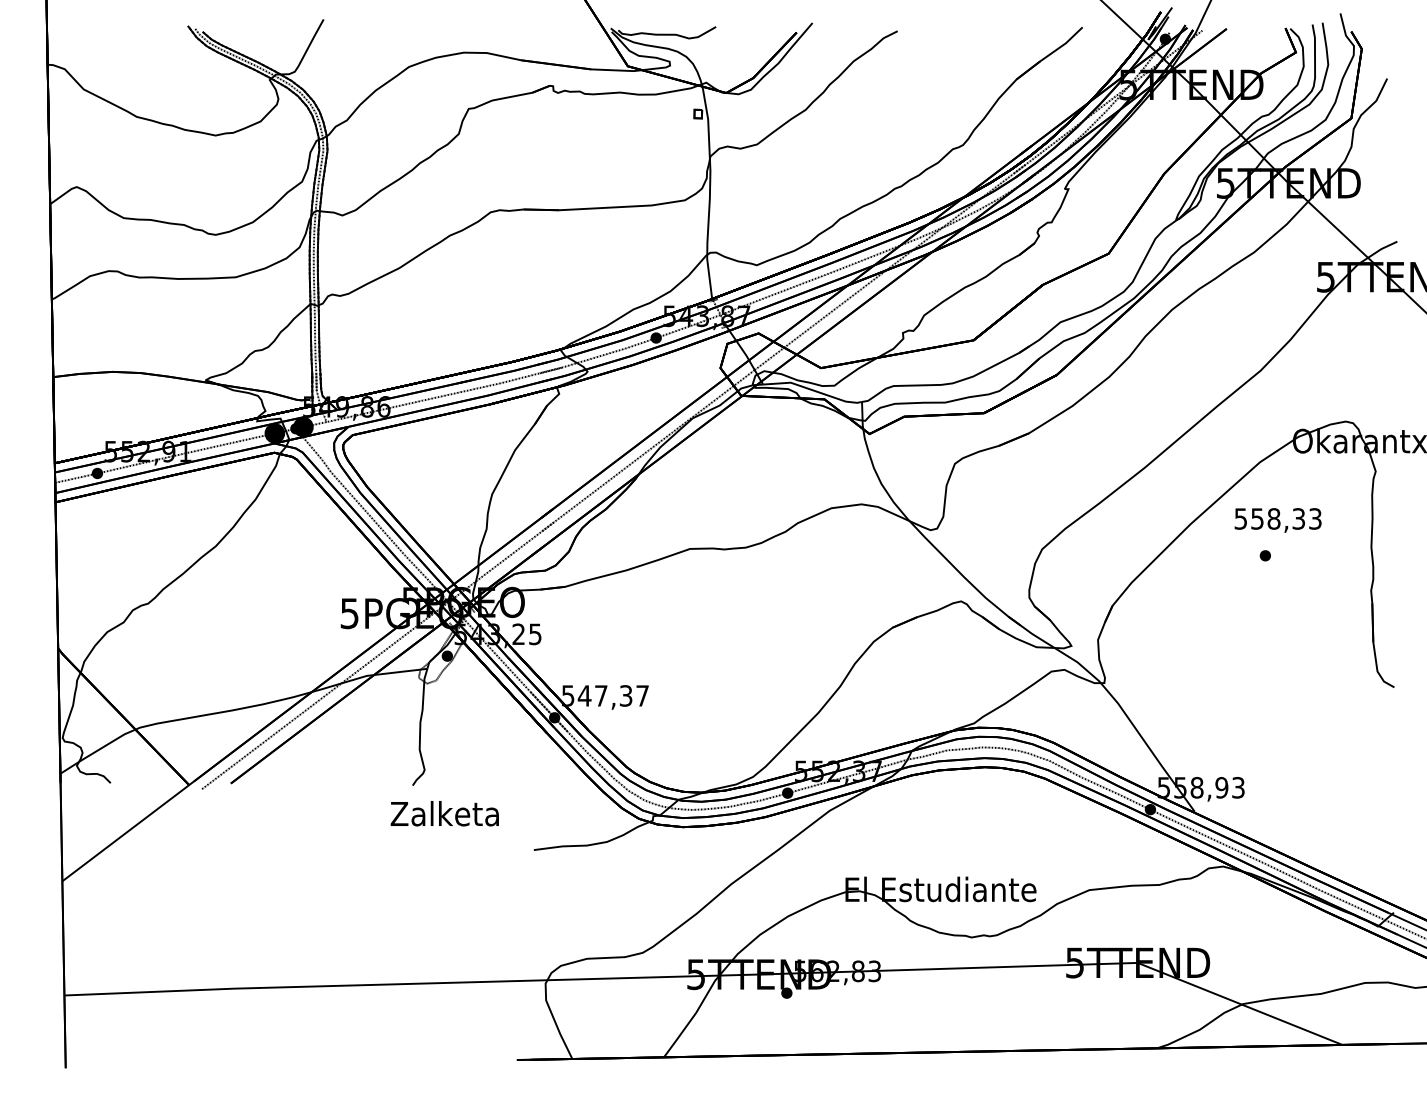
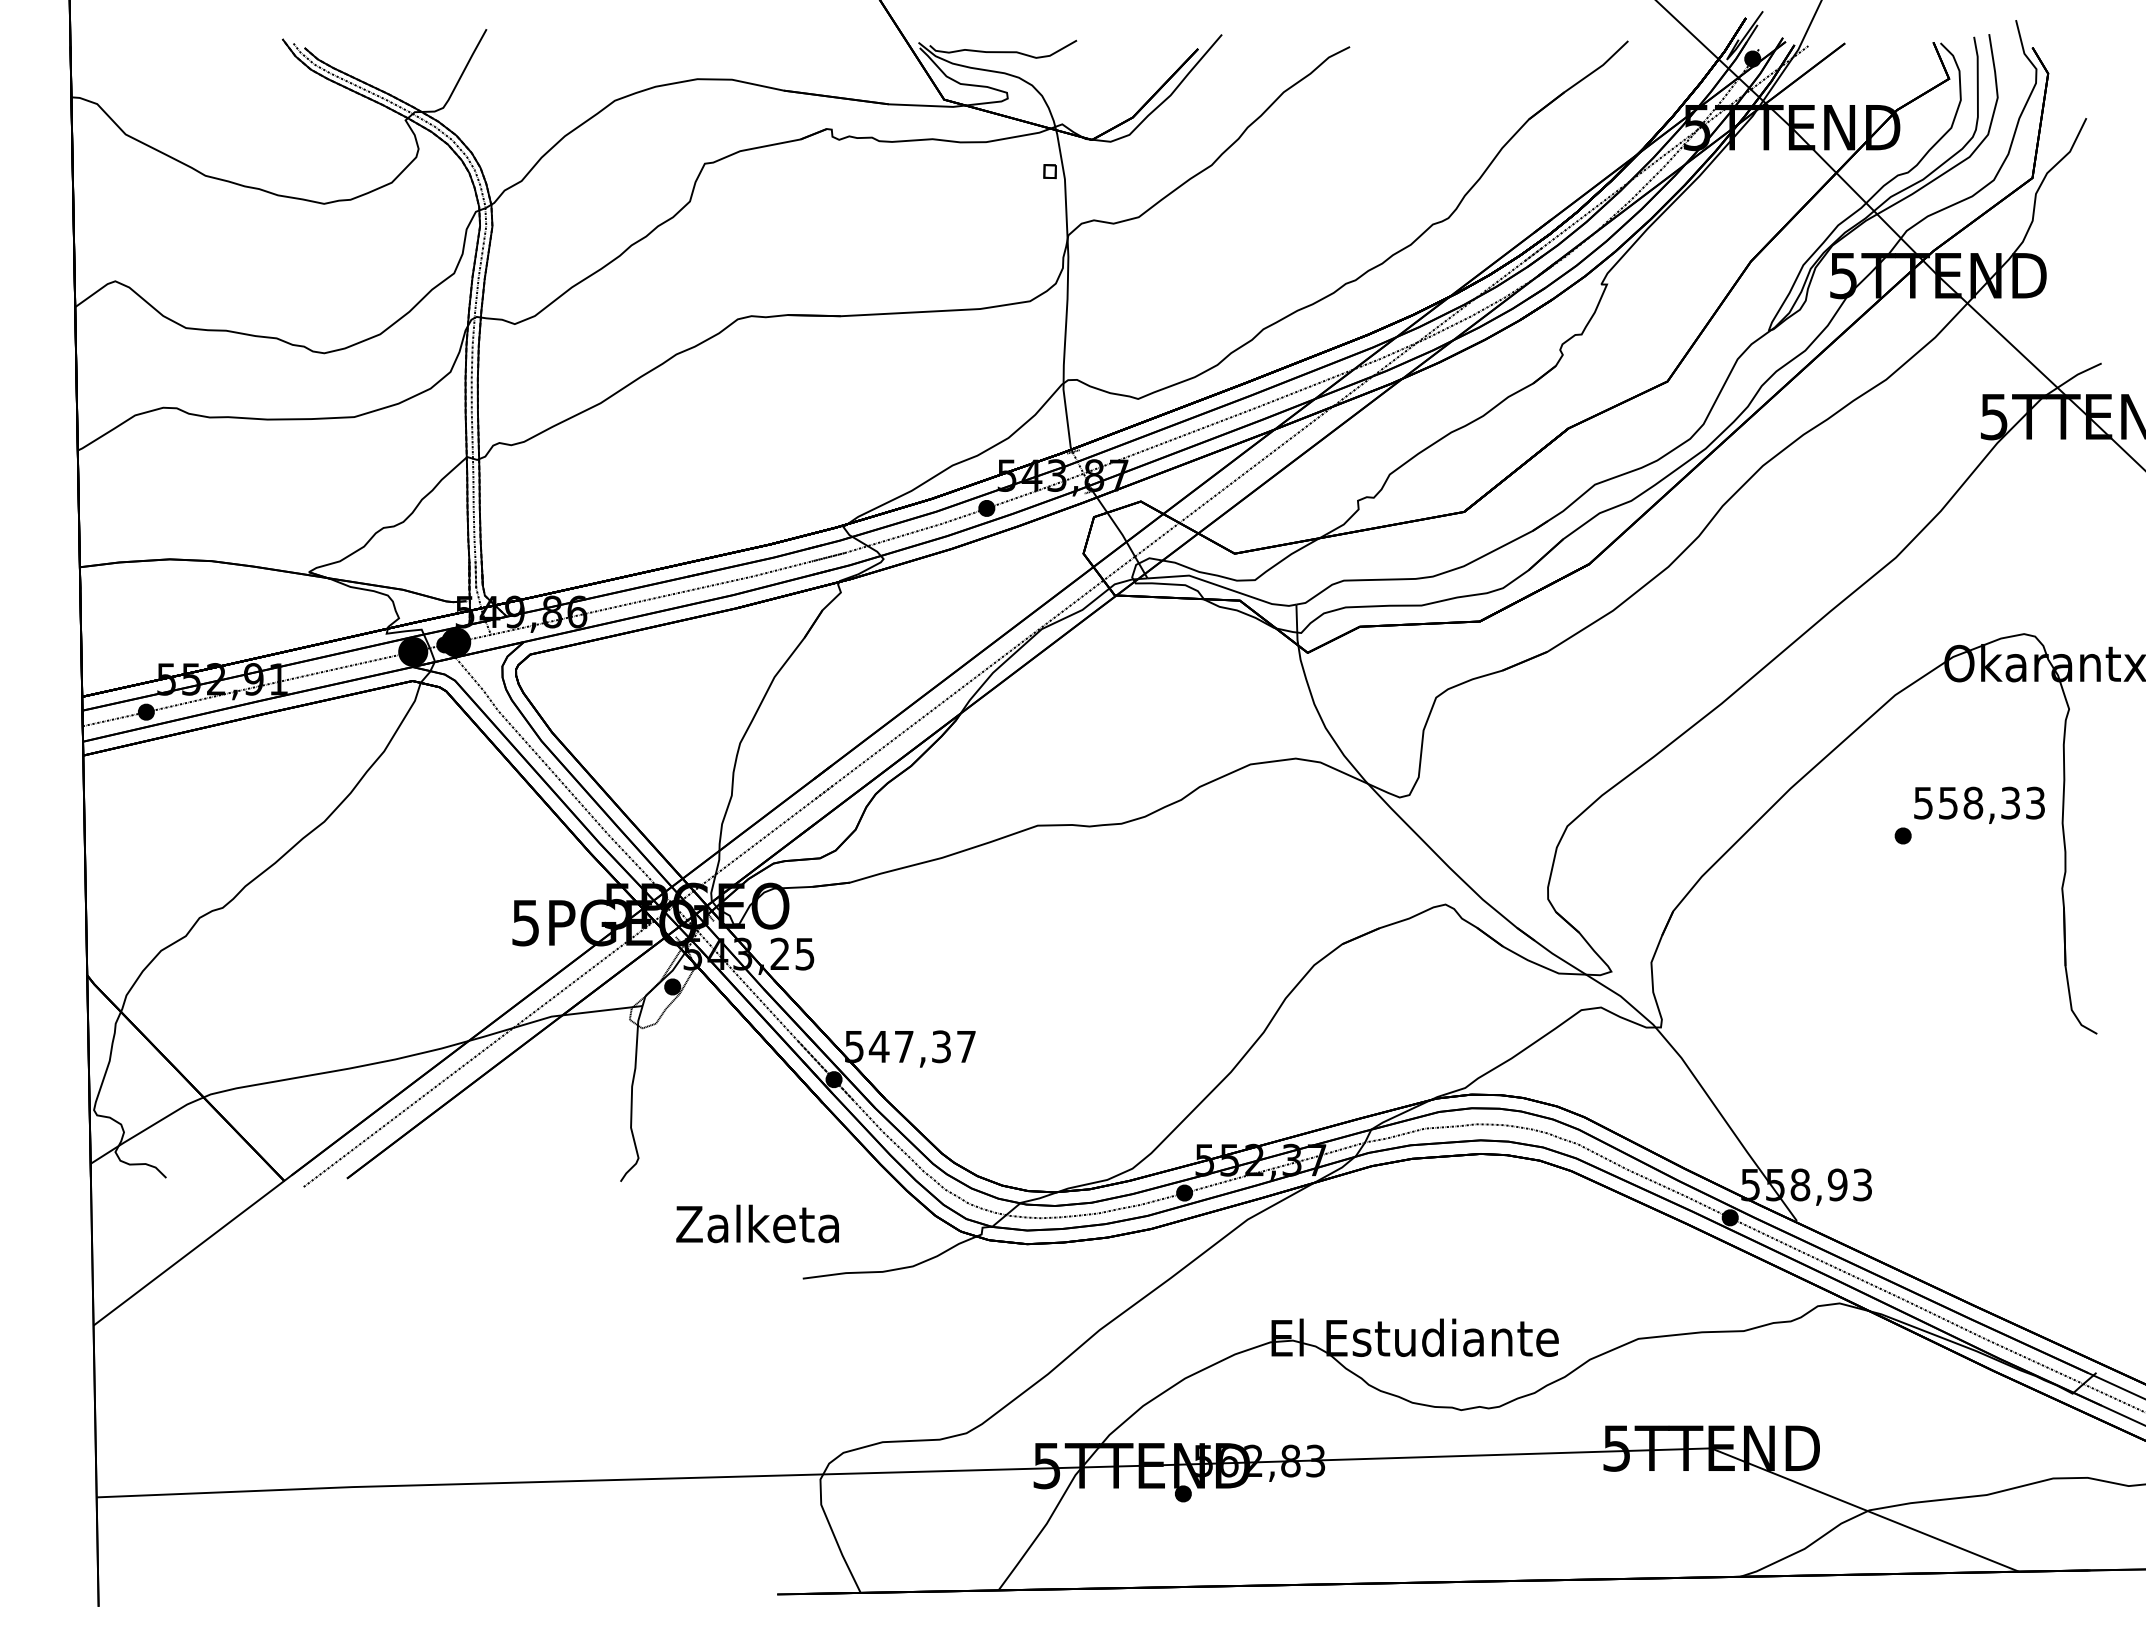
text: (1277, 520) -> (1978, 805), moved
text: (444, 813) -> (757, 1223), moved

